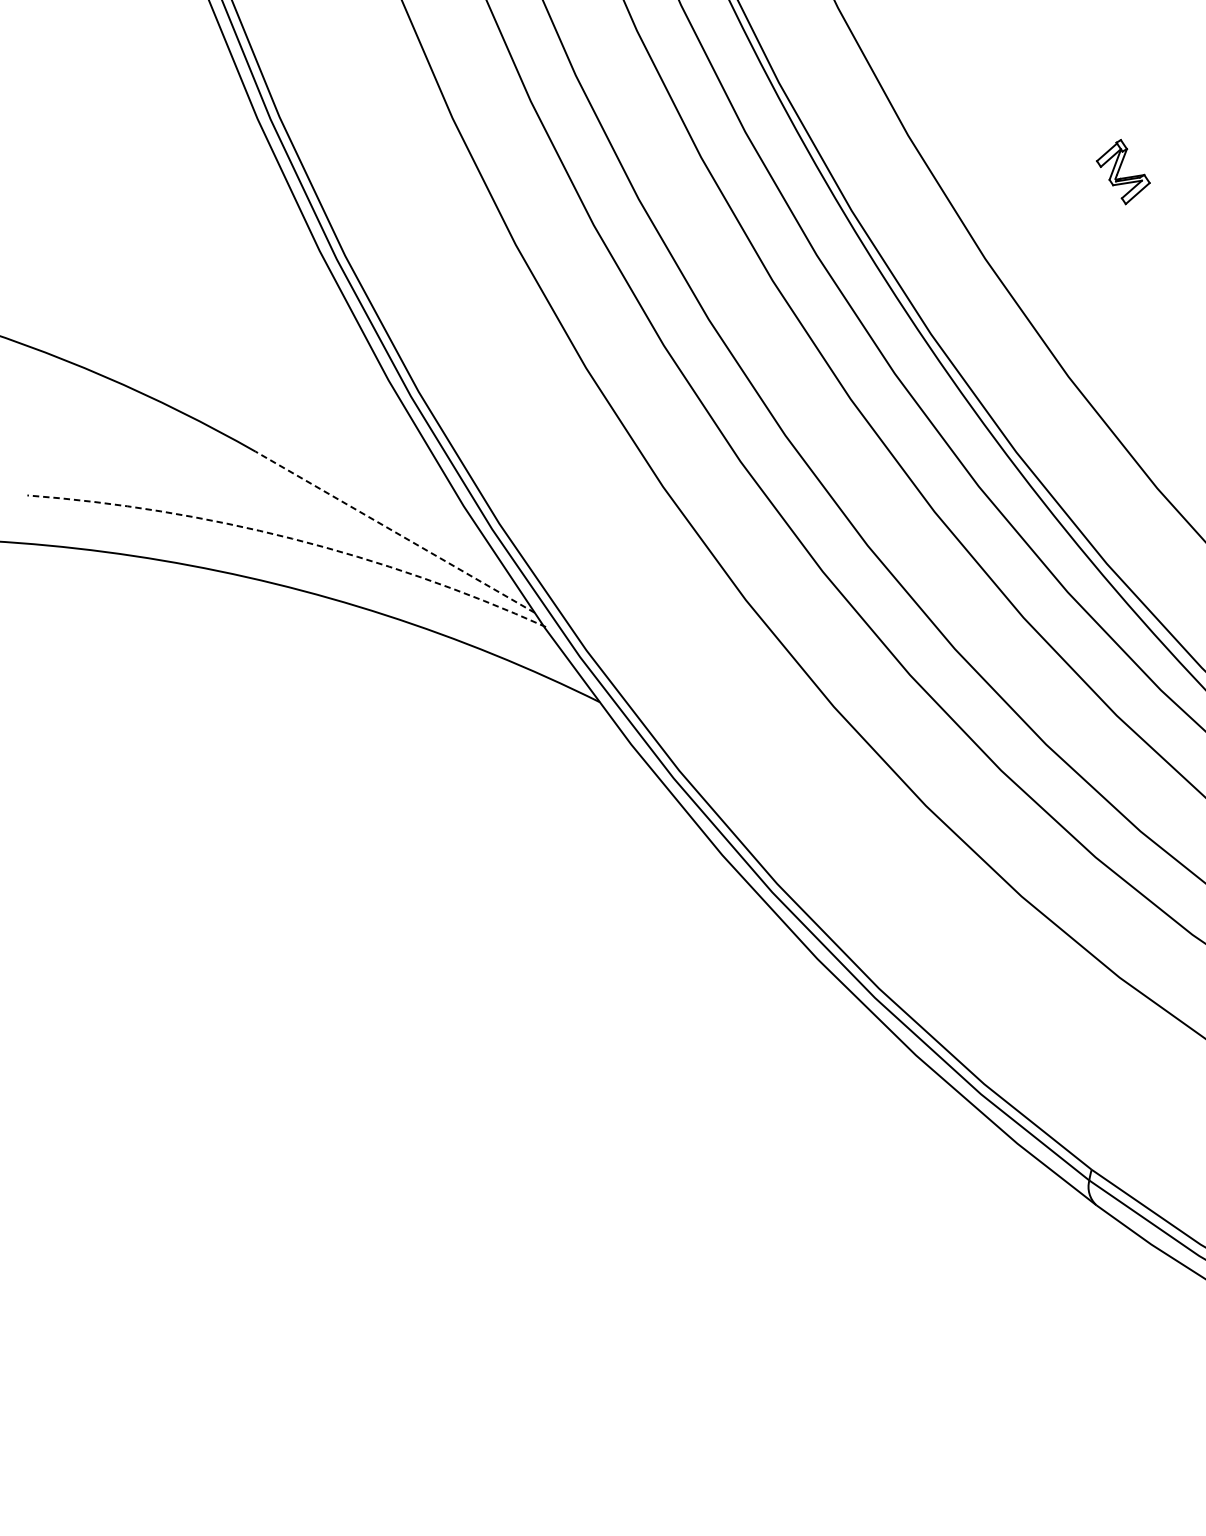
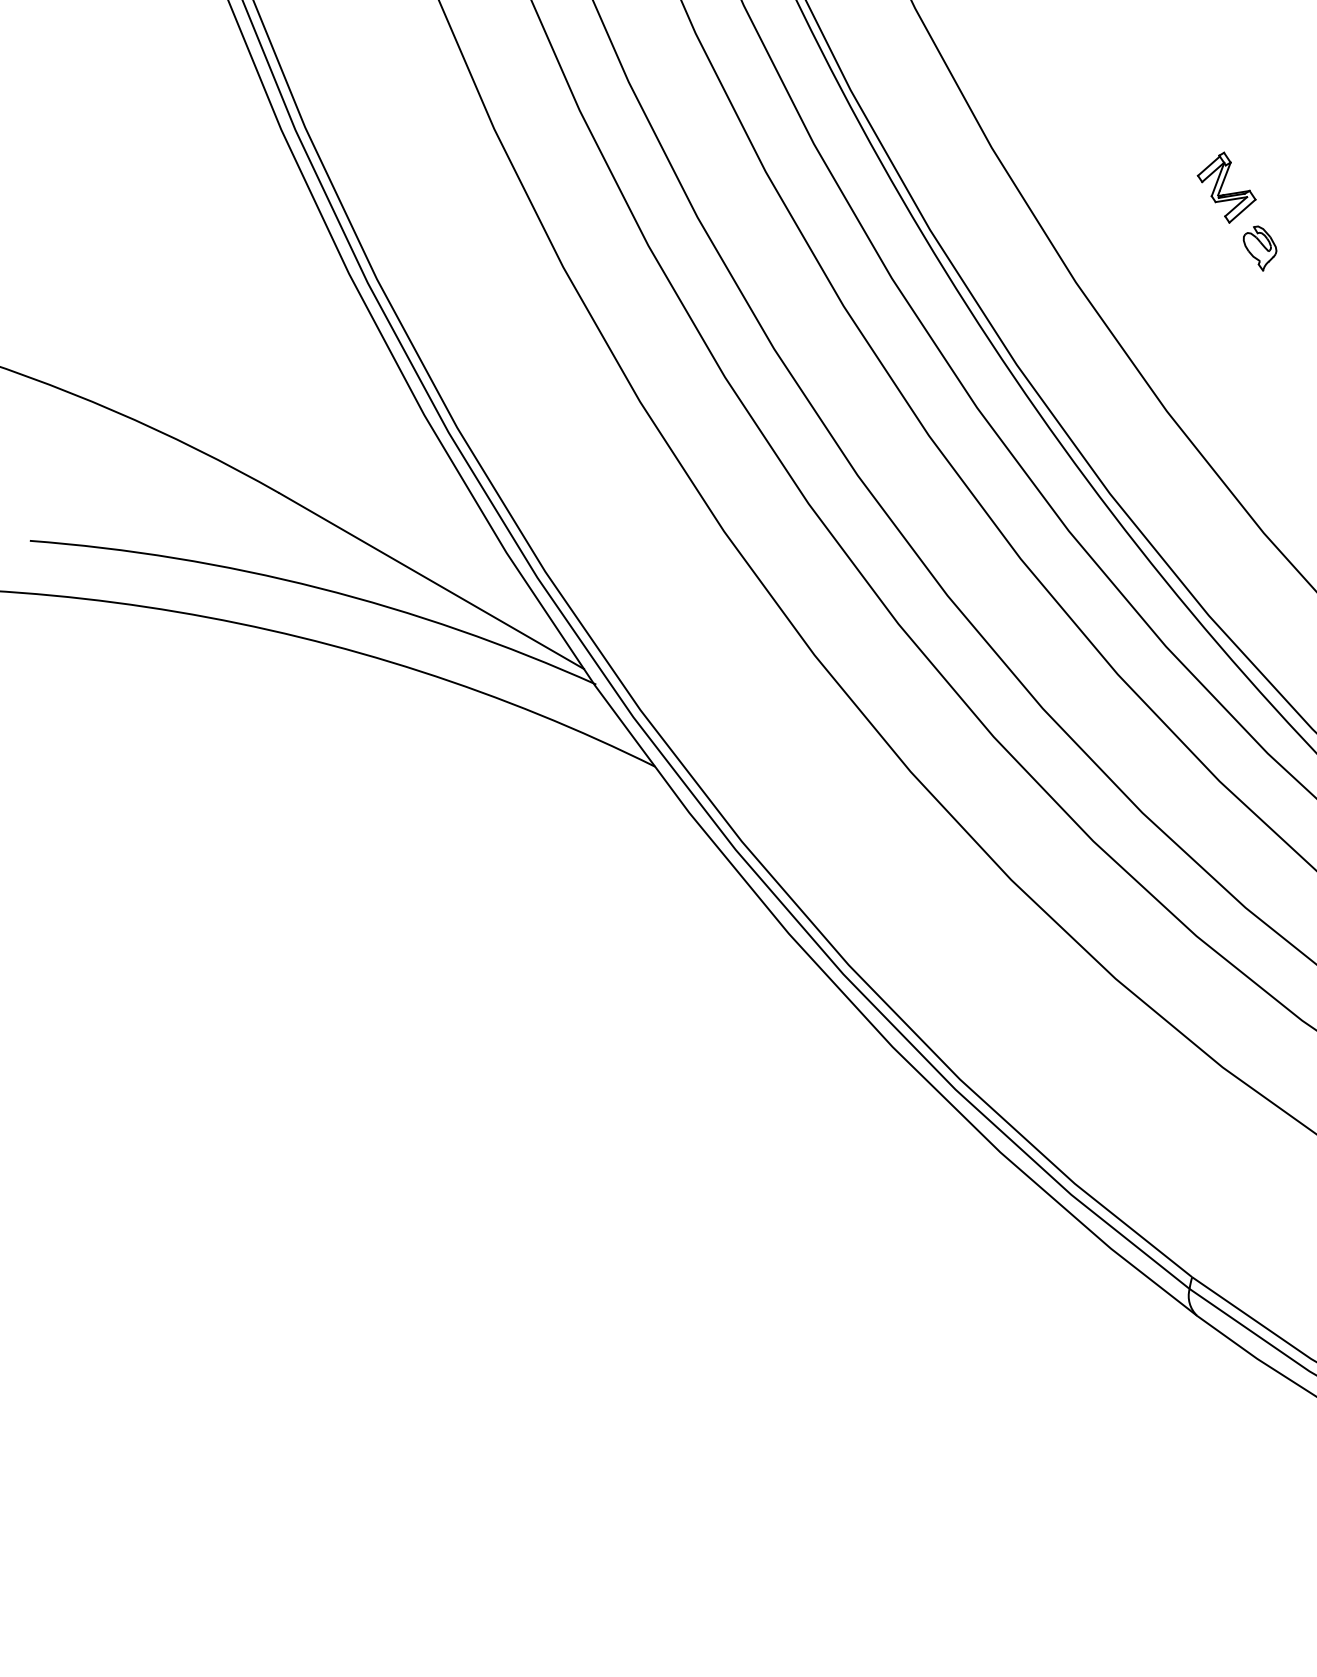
part: (1153, 227) -> (1259, 248), added
line: (395, 532) -> (431, 581), dashed -> solid
arc: (292, 539) -> (319, 588), dashed -> solid

